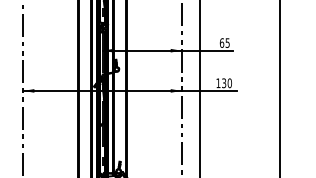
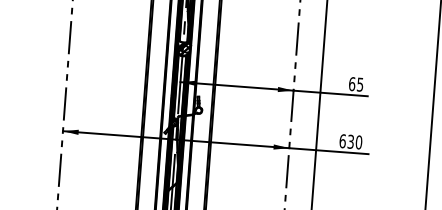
text: (218, 83) -> (342, 141), 130 -> 630

